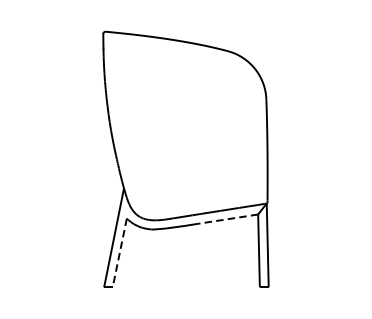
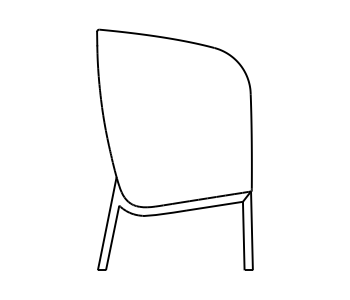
line: (227, 219) -> (214, 206), dashed -> solid
line: (119, 253) -> (112, 238), dashed -> solid

